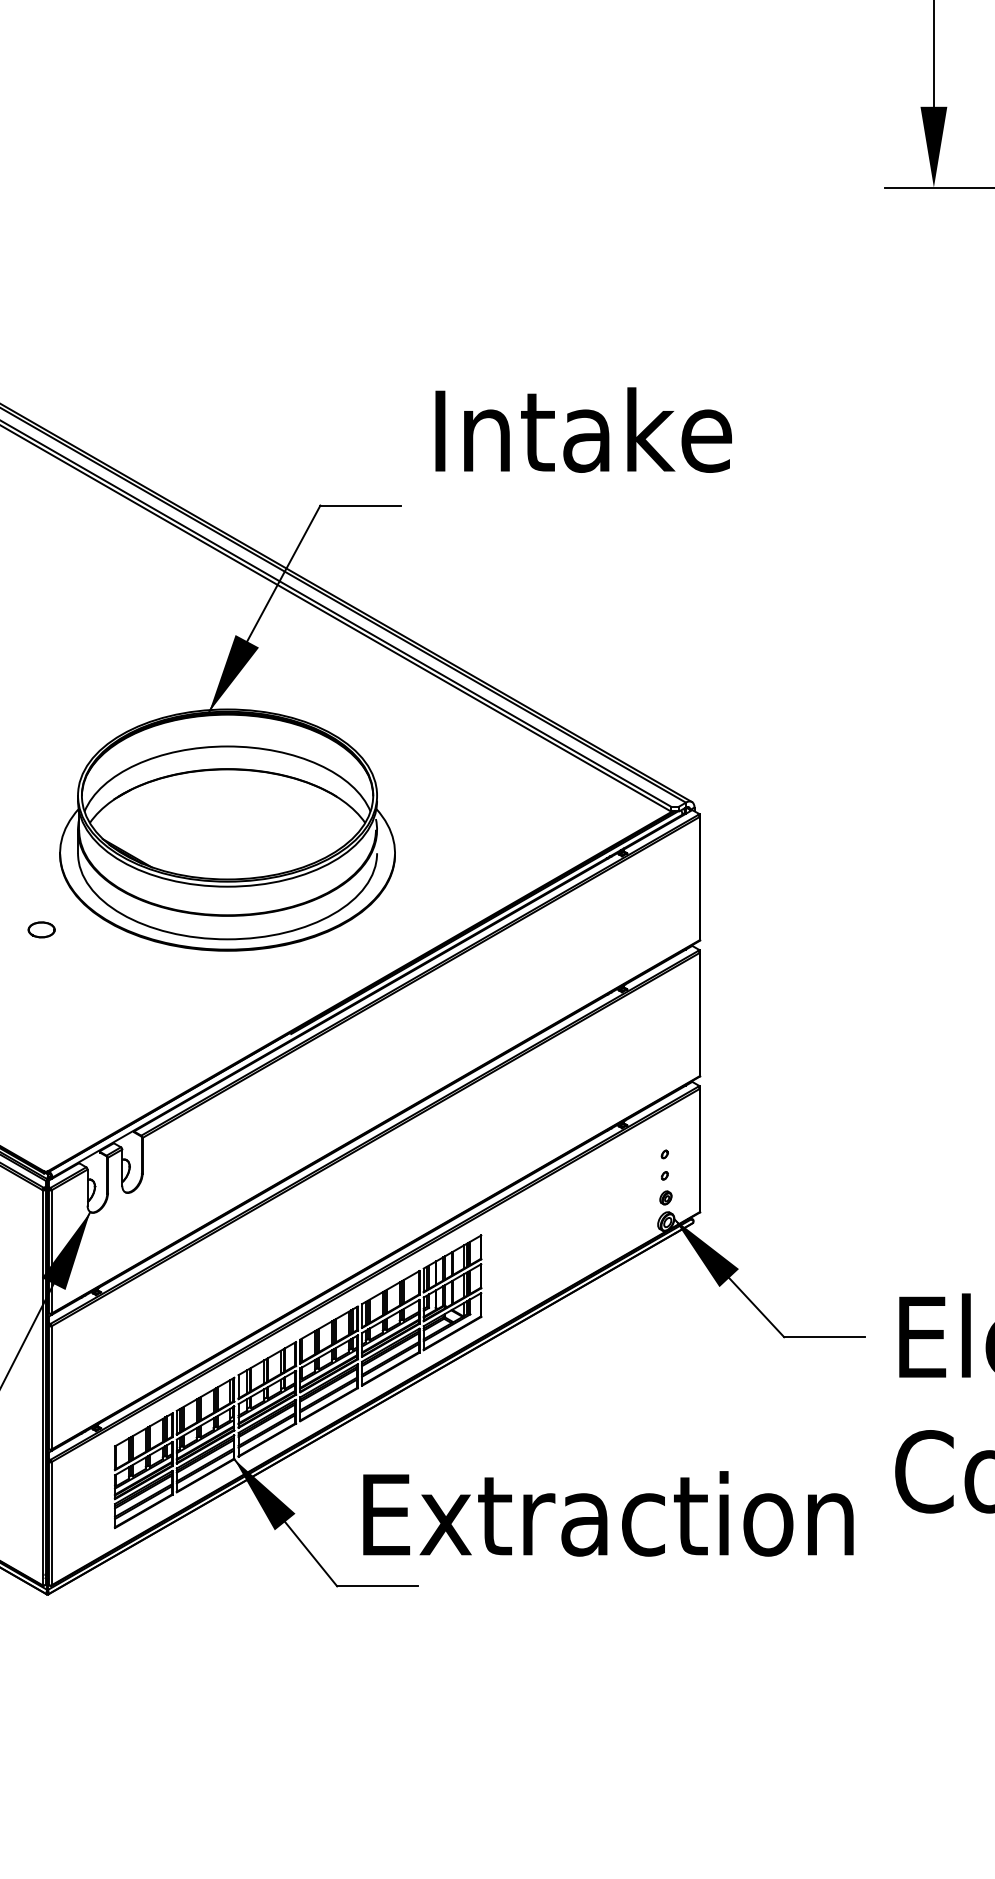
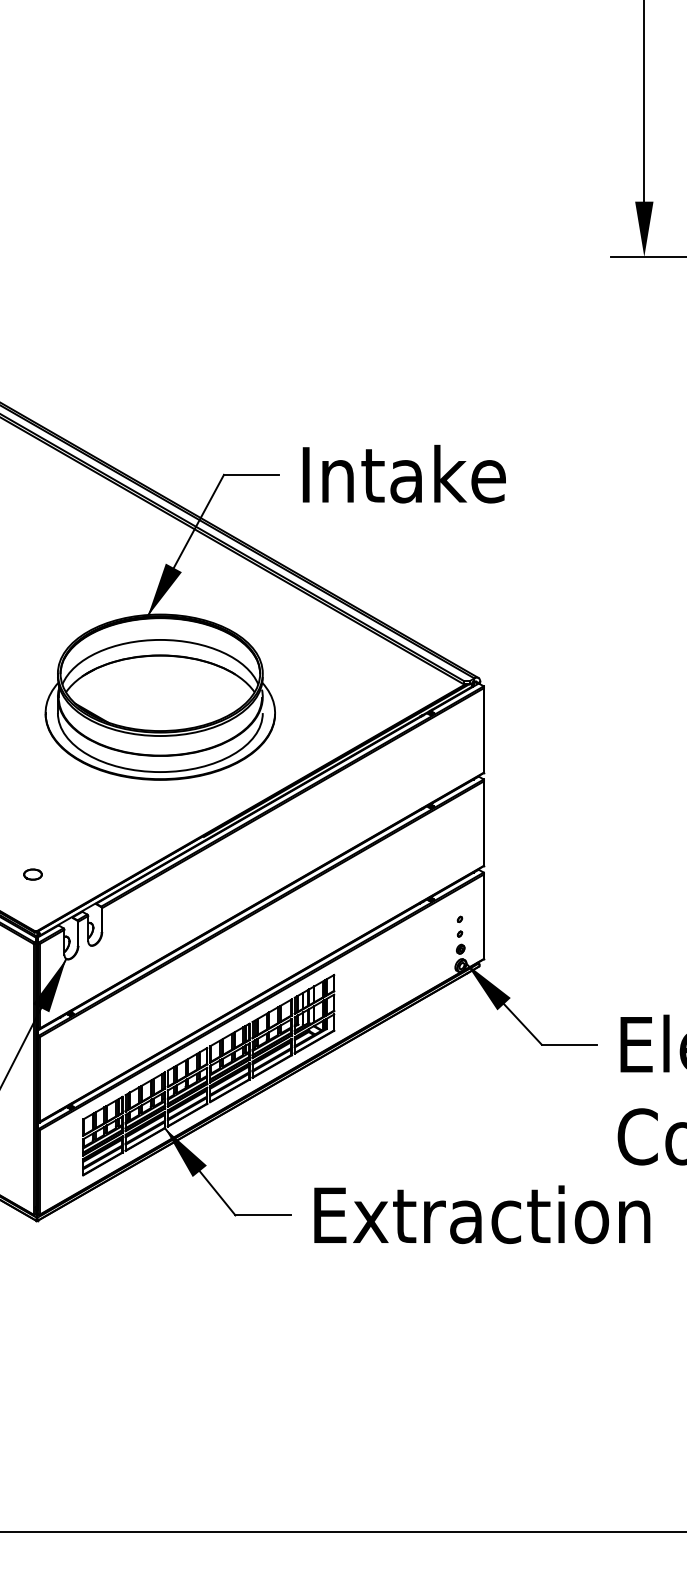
text: (582, 429) -> (403, 473), moved
part: (40, 929) -> (32, 874), moved
text: (608, 1513) -> (482, 1214), moved

